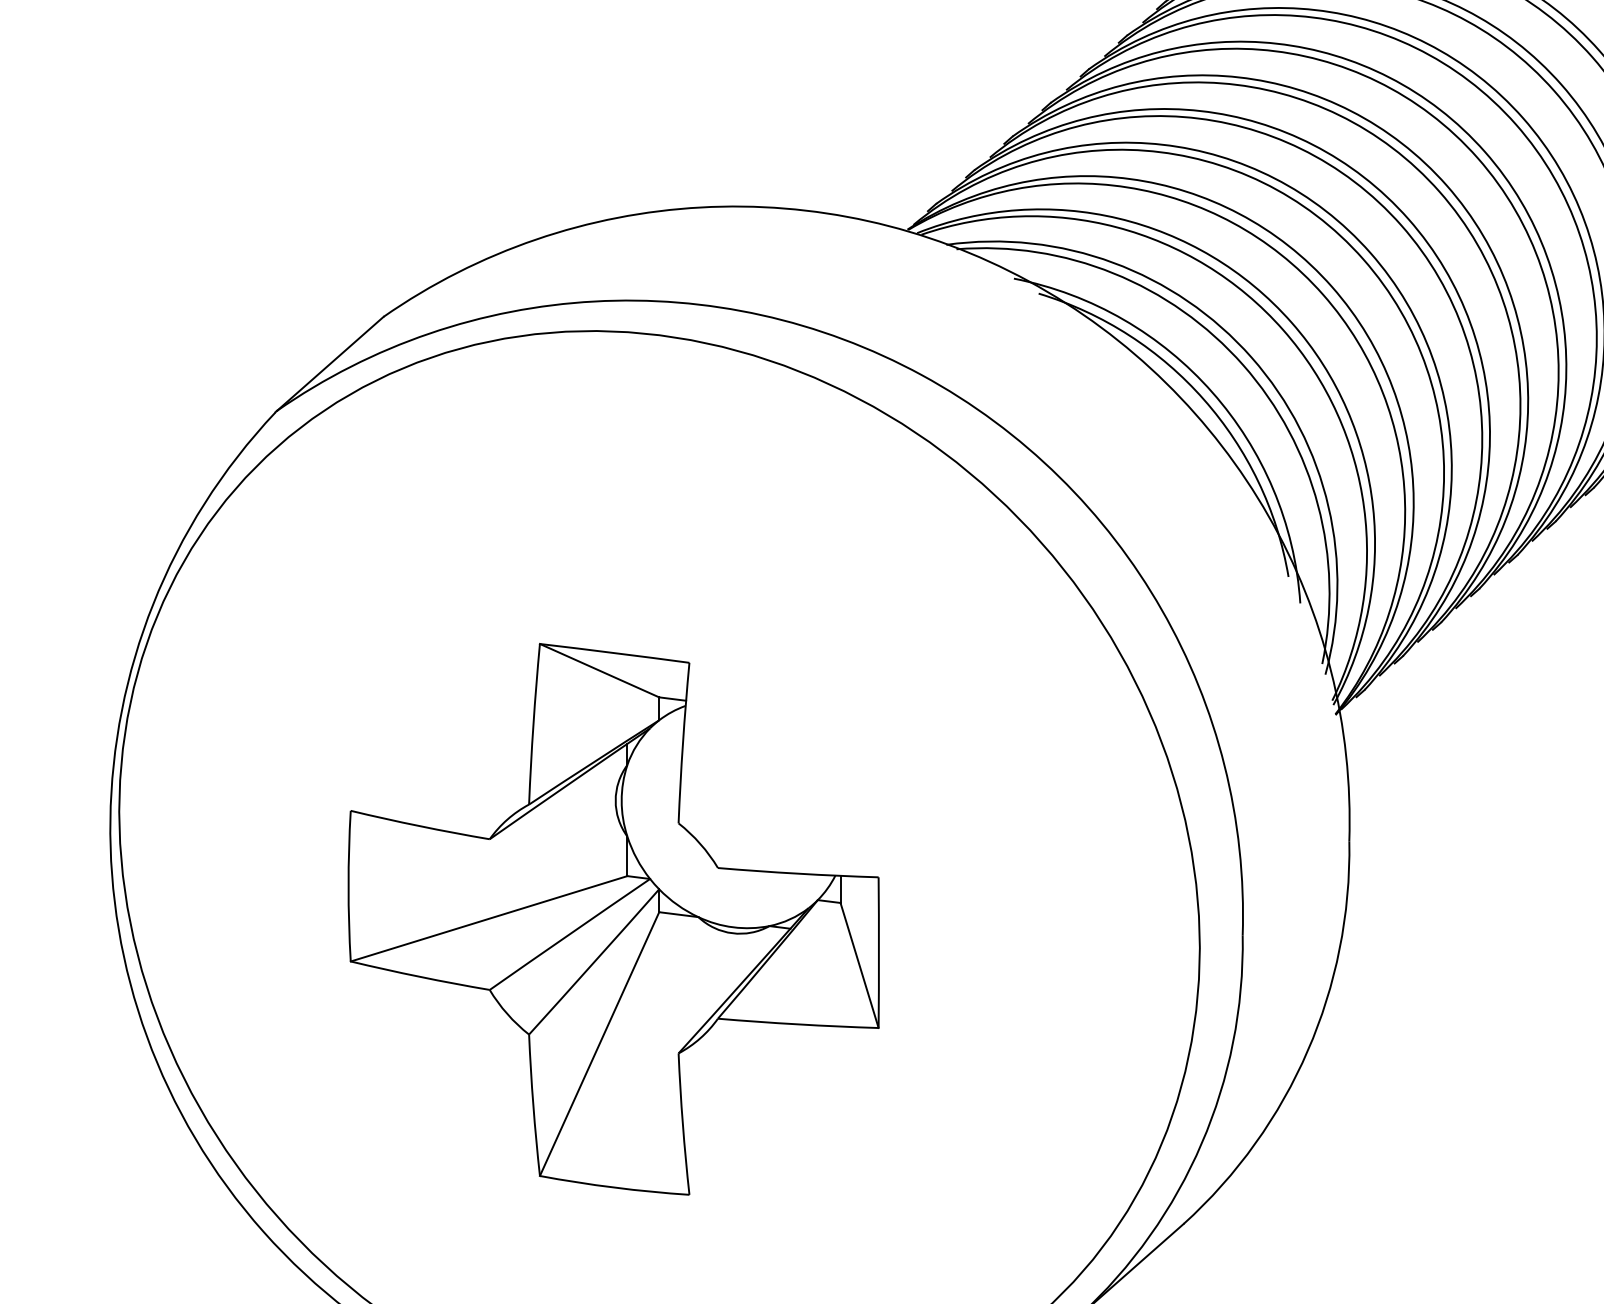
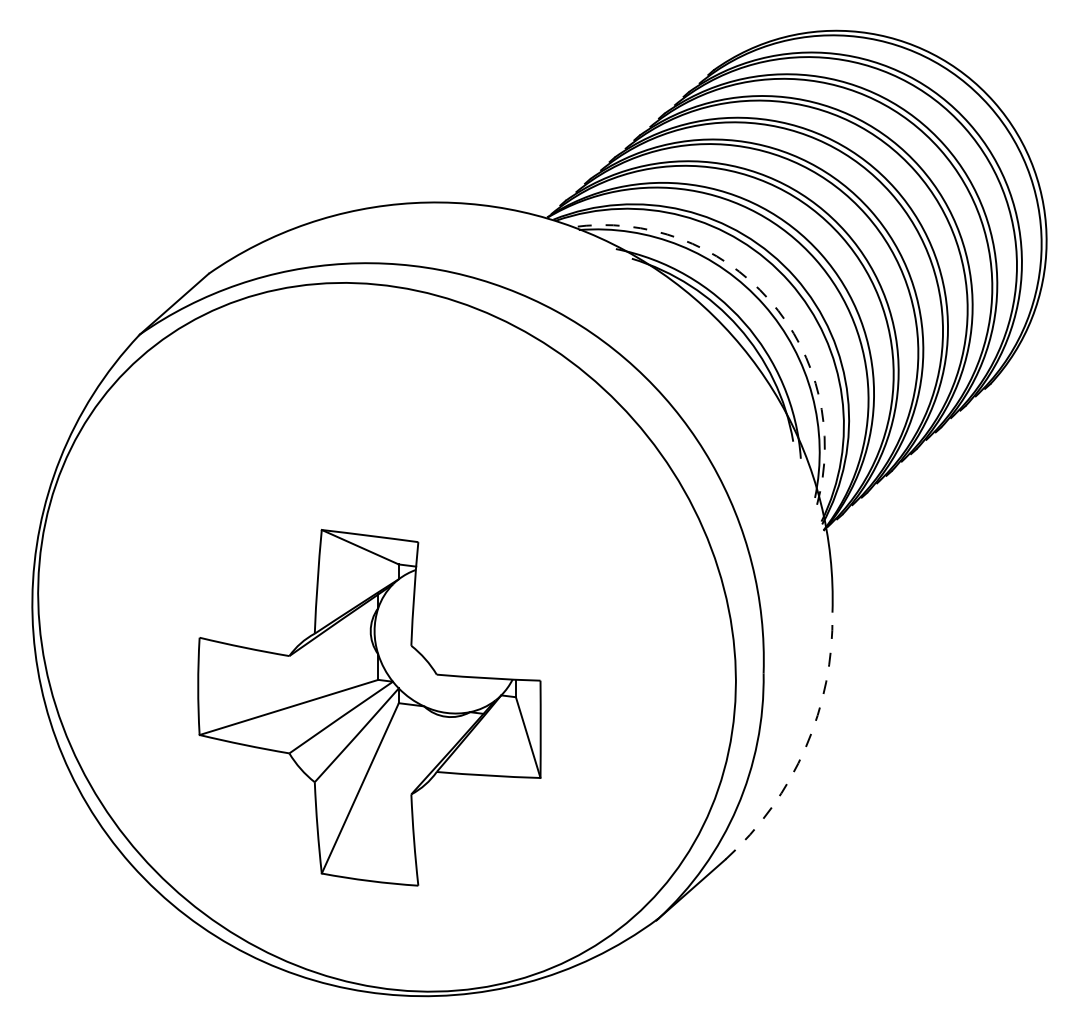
arc: (1251, 358) -> (769, 300), solid -> dashed
part: (613, 918) -> (369, 707), moved
arc: (1307, 1050) -> (805, 747), solid -> dashed

